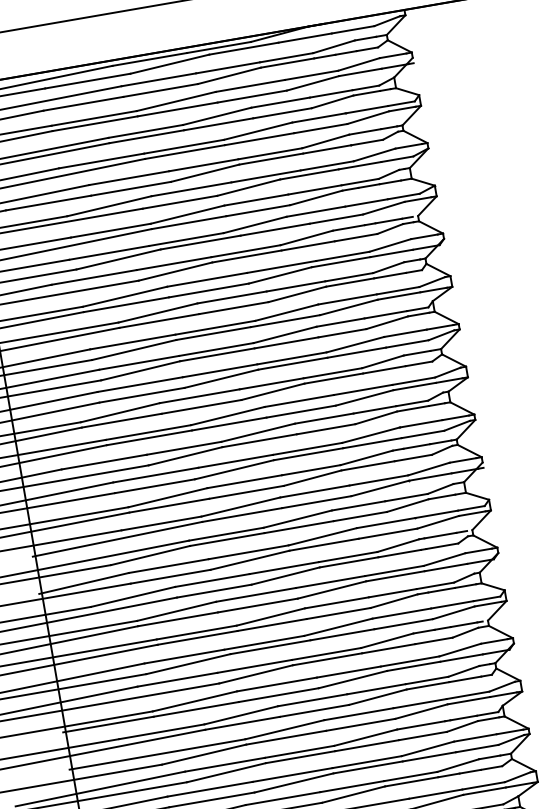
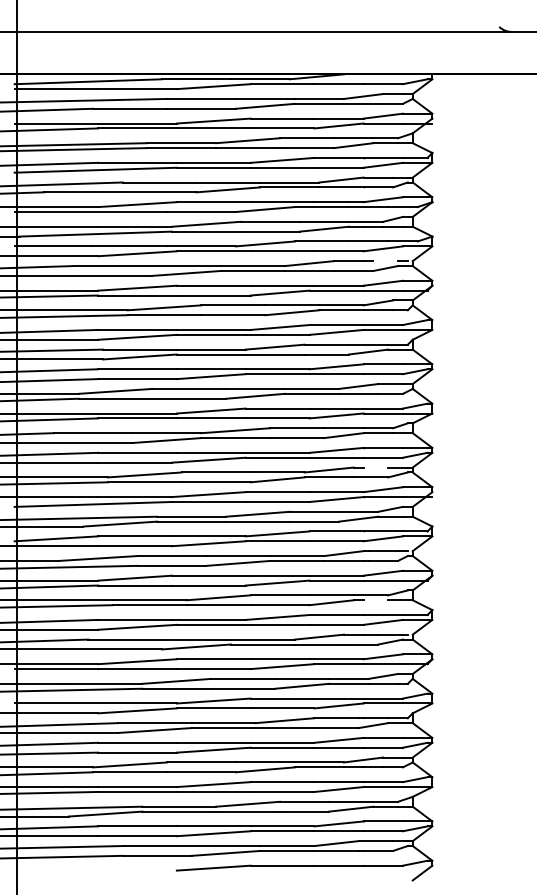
line: (388, 221) -> (385, 261), removed
line: (416, 446) -> (375, 467), removed
line: (441, 590) -> (375, 600), removed

